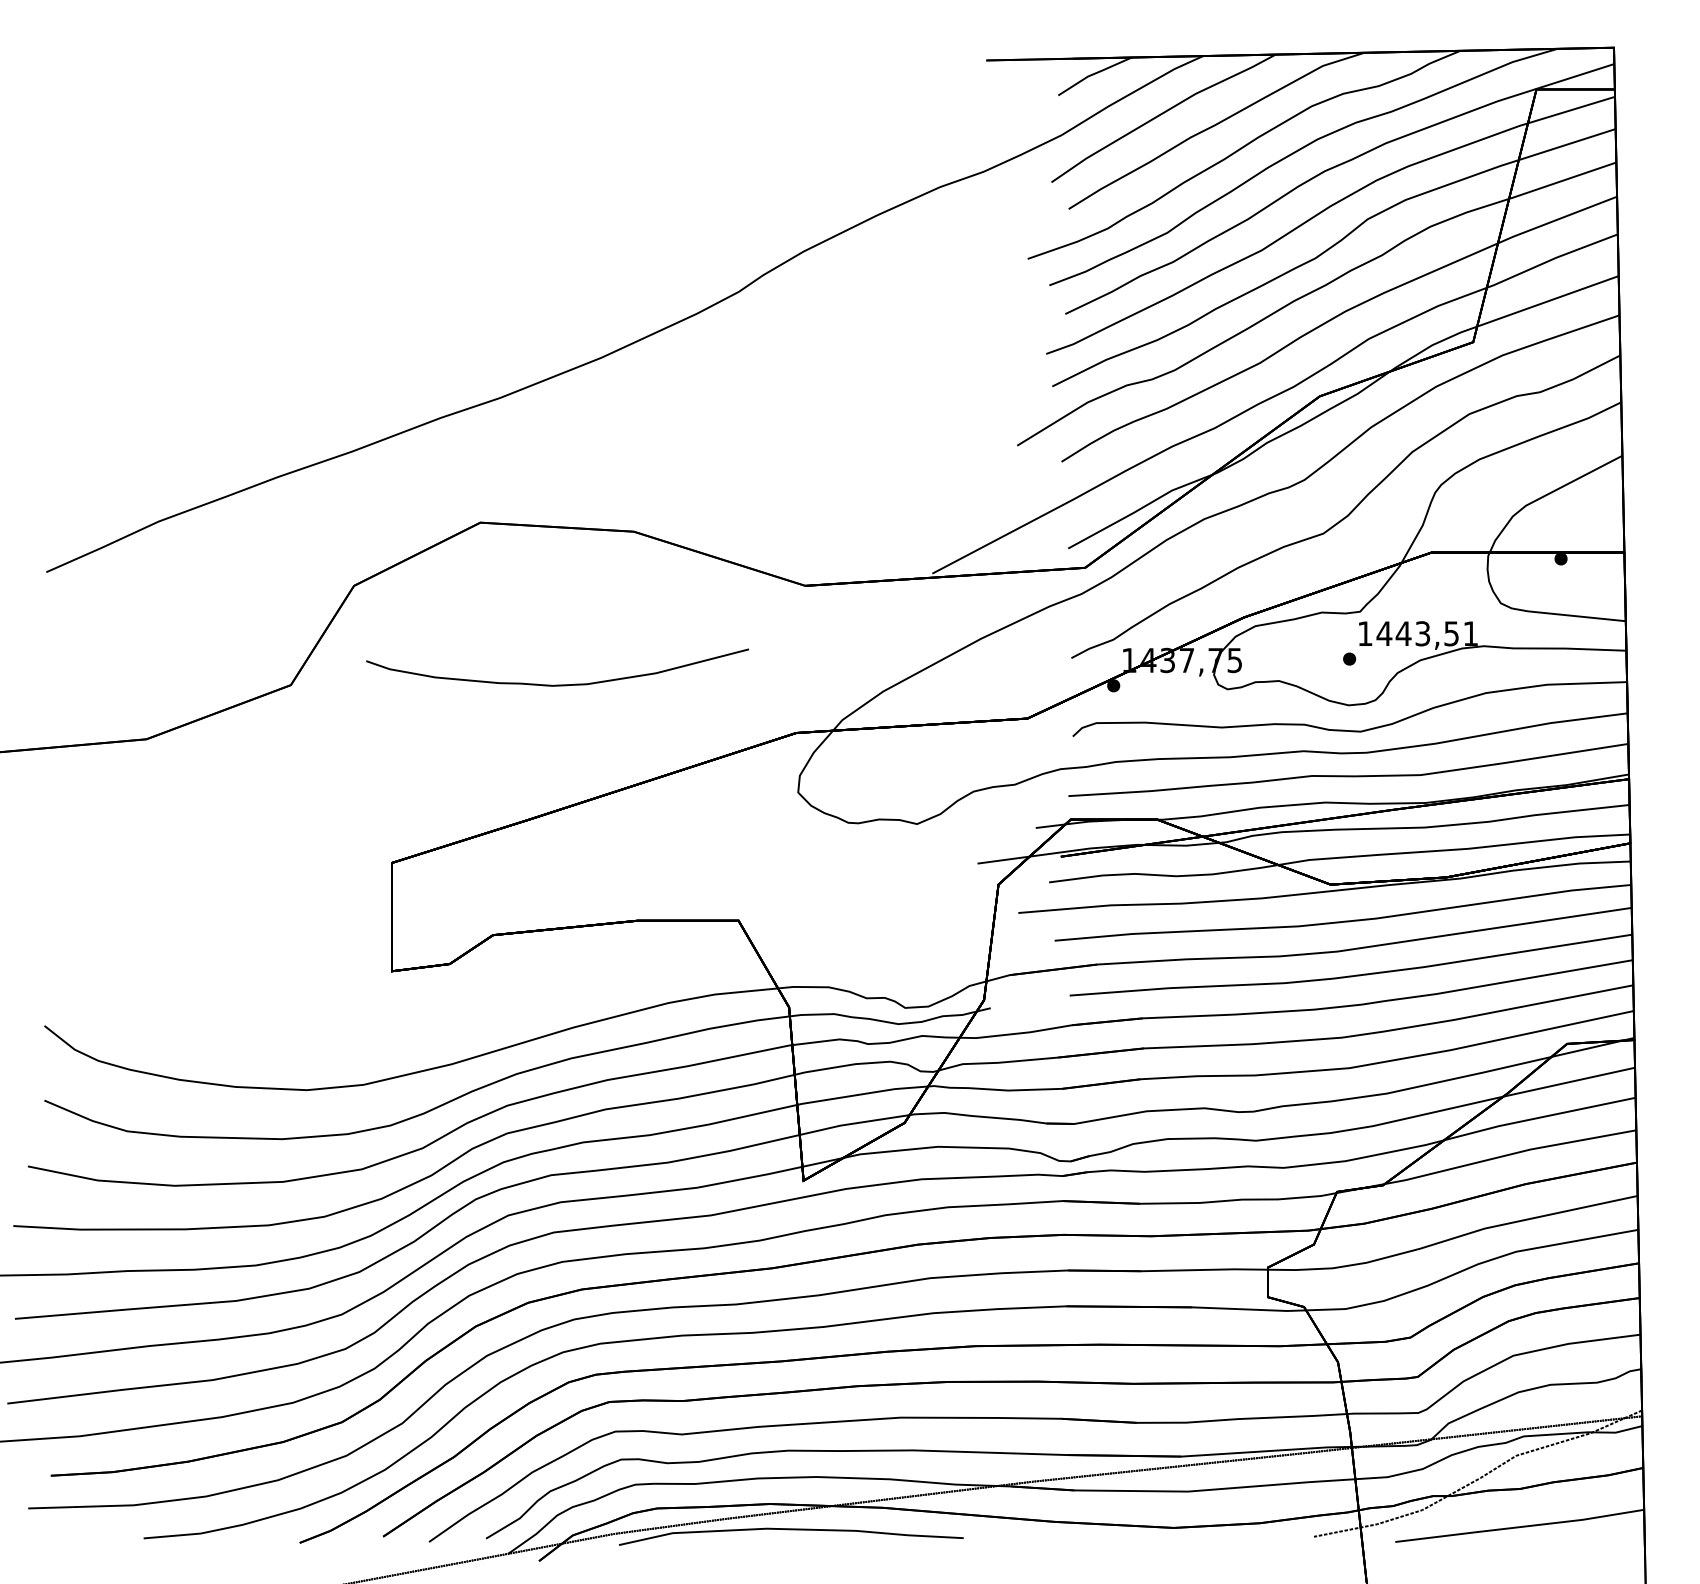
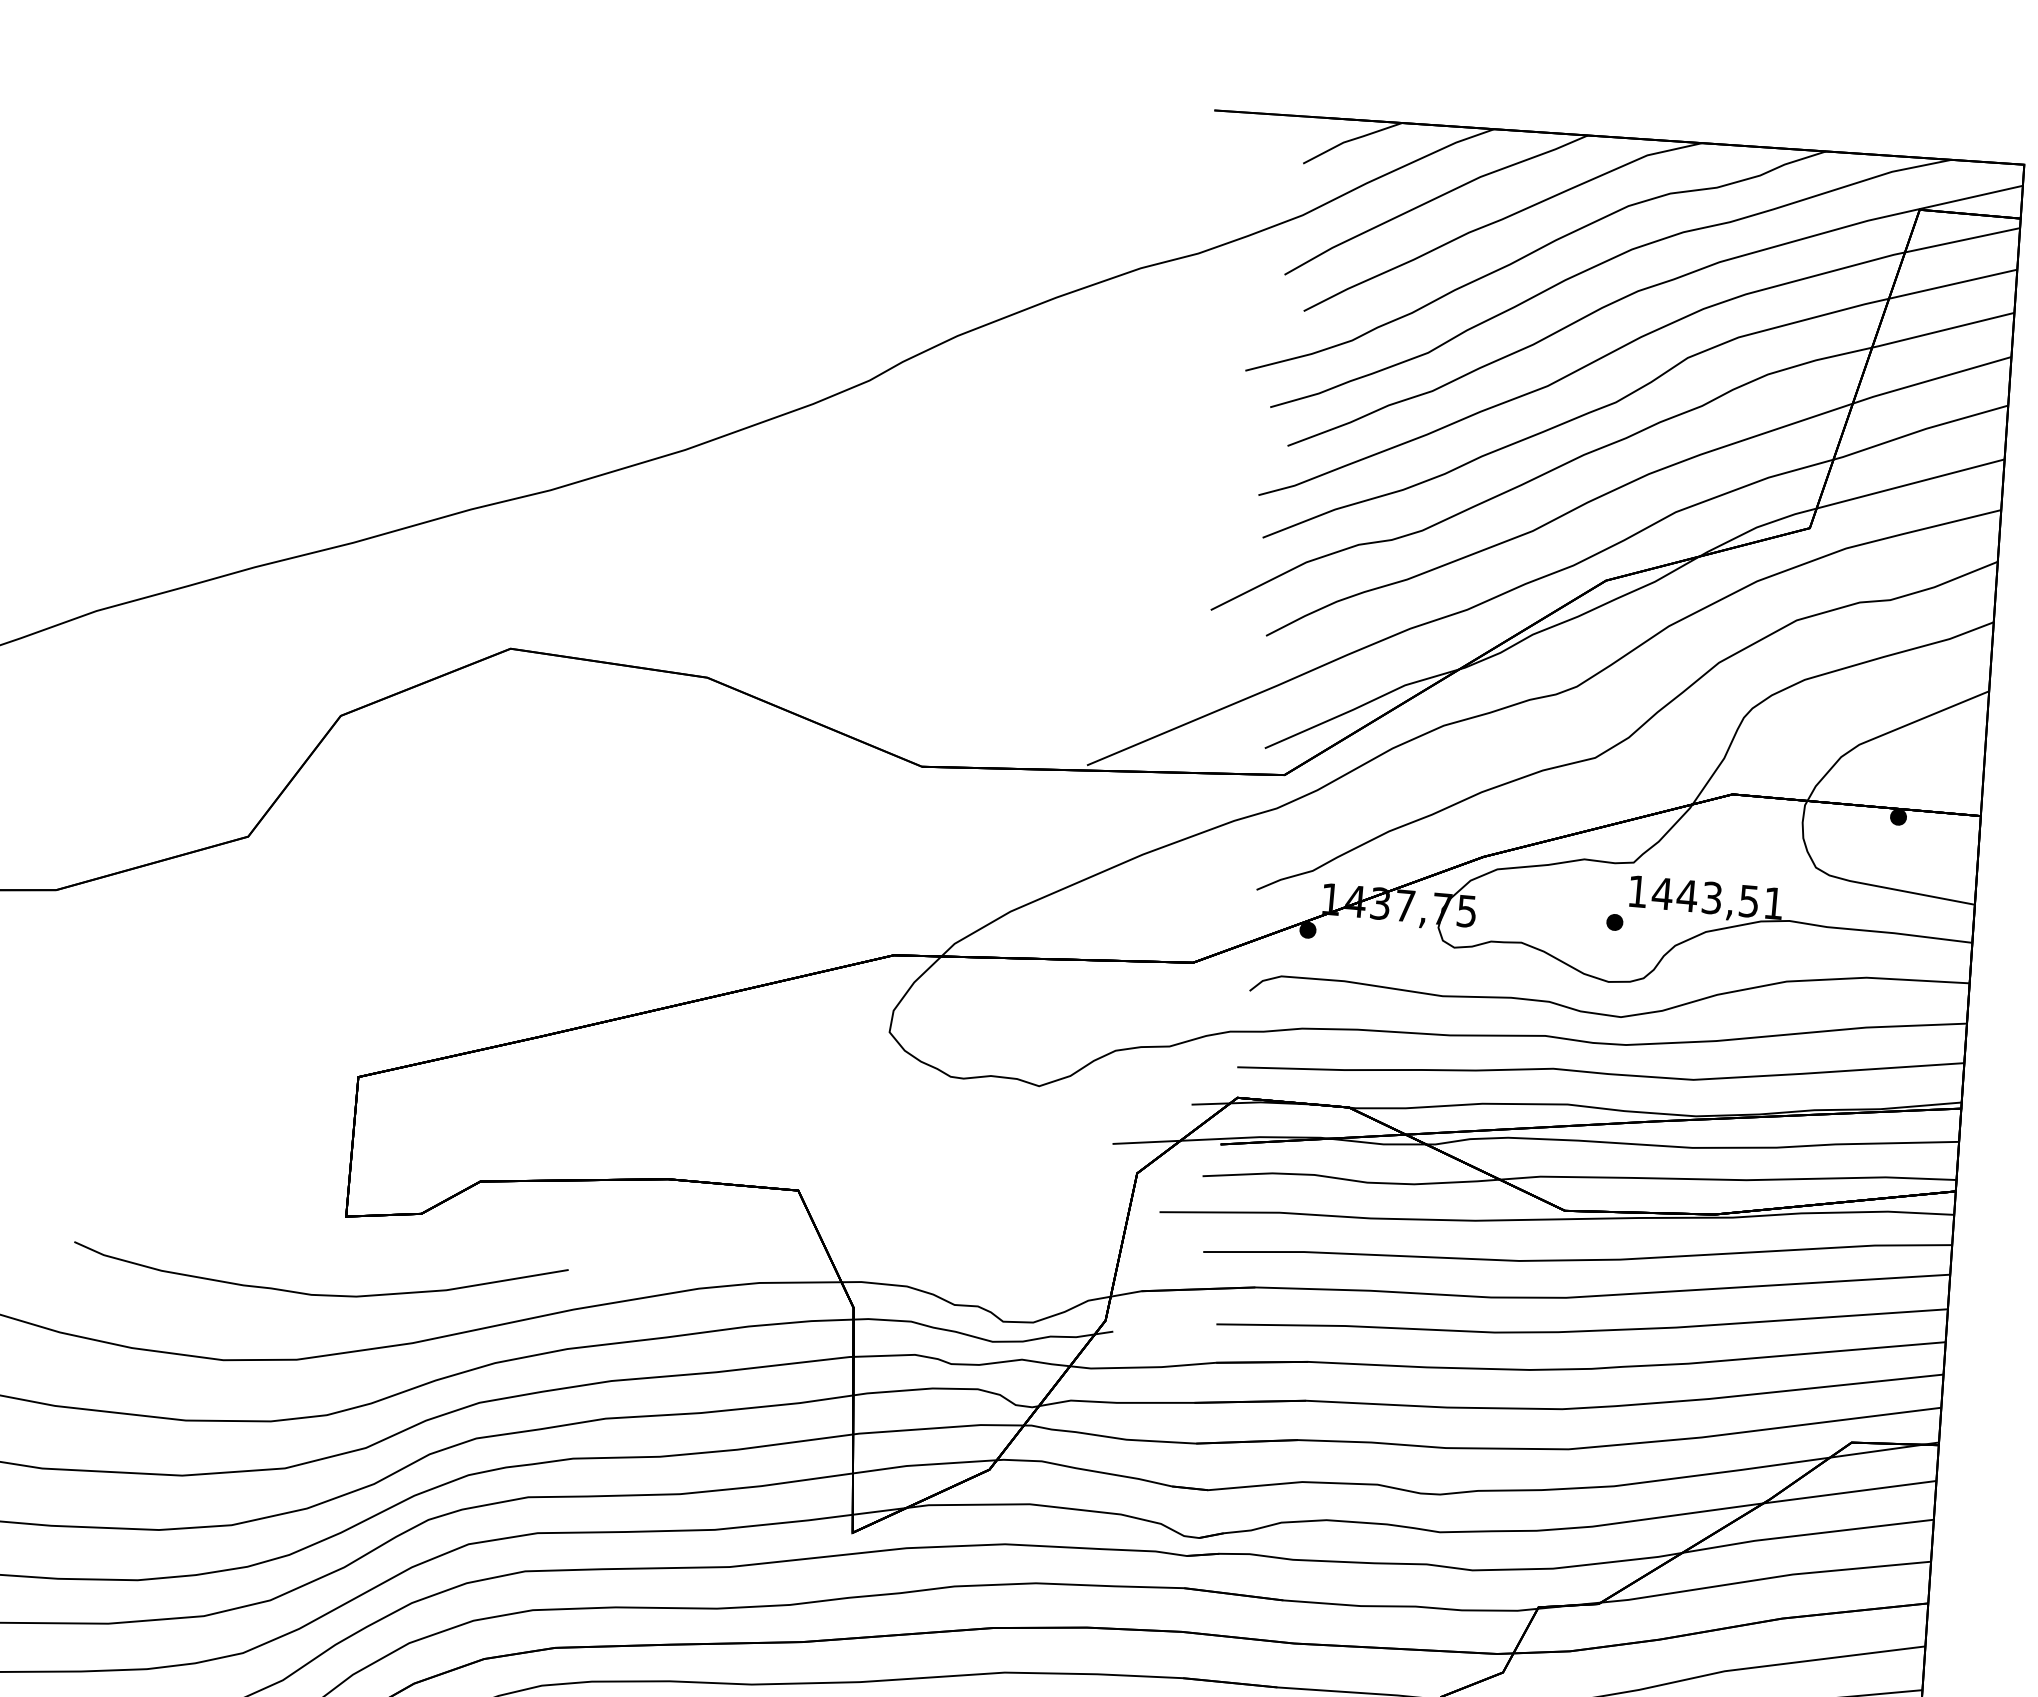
curve: (557, 684) -> (318, 1293), moved

